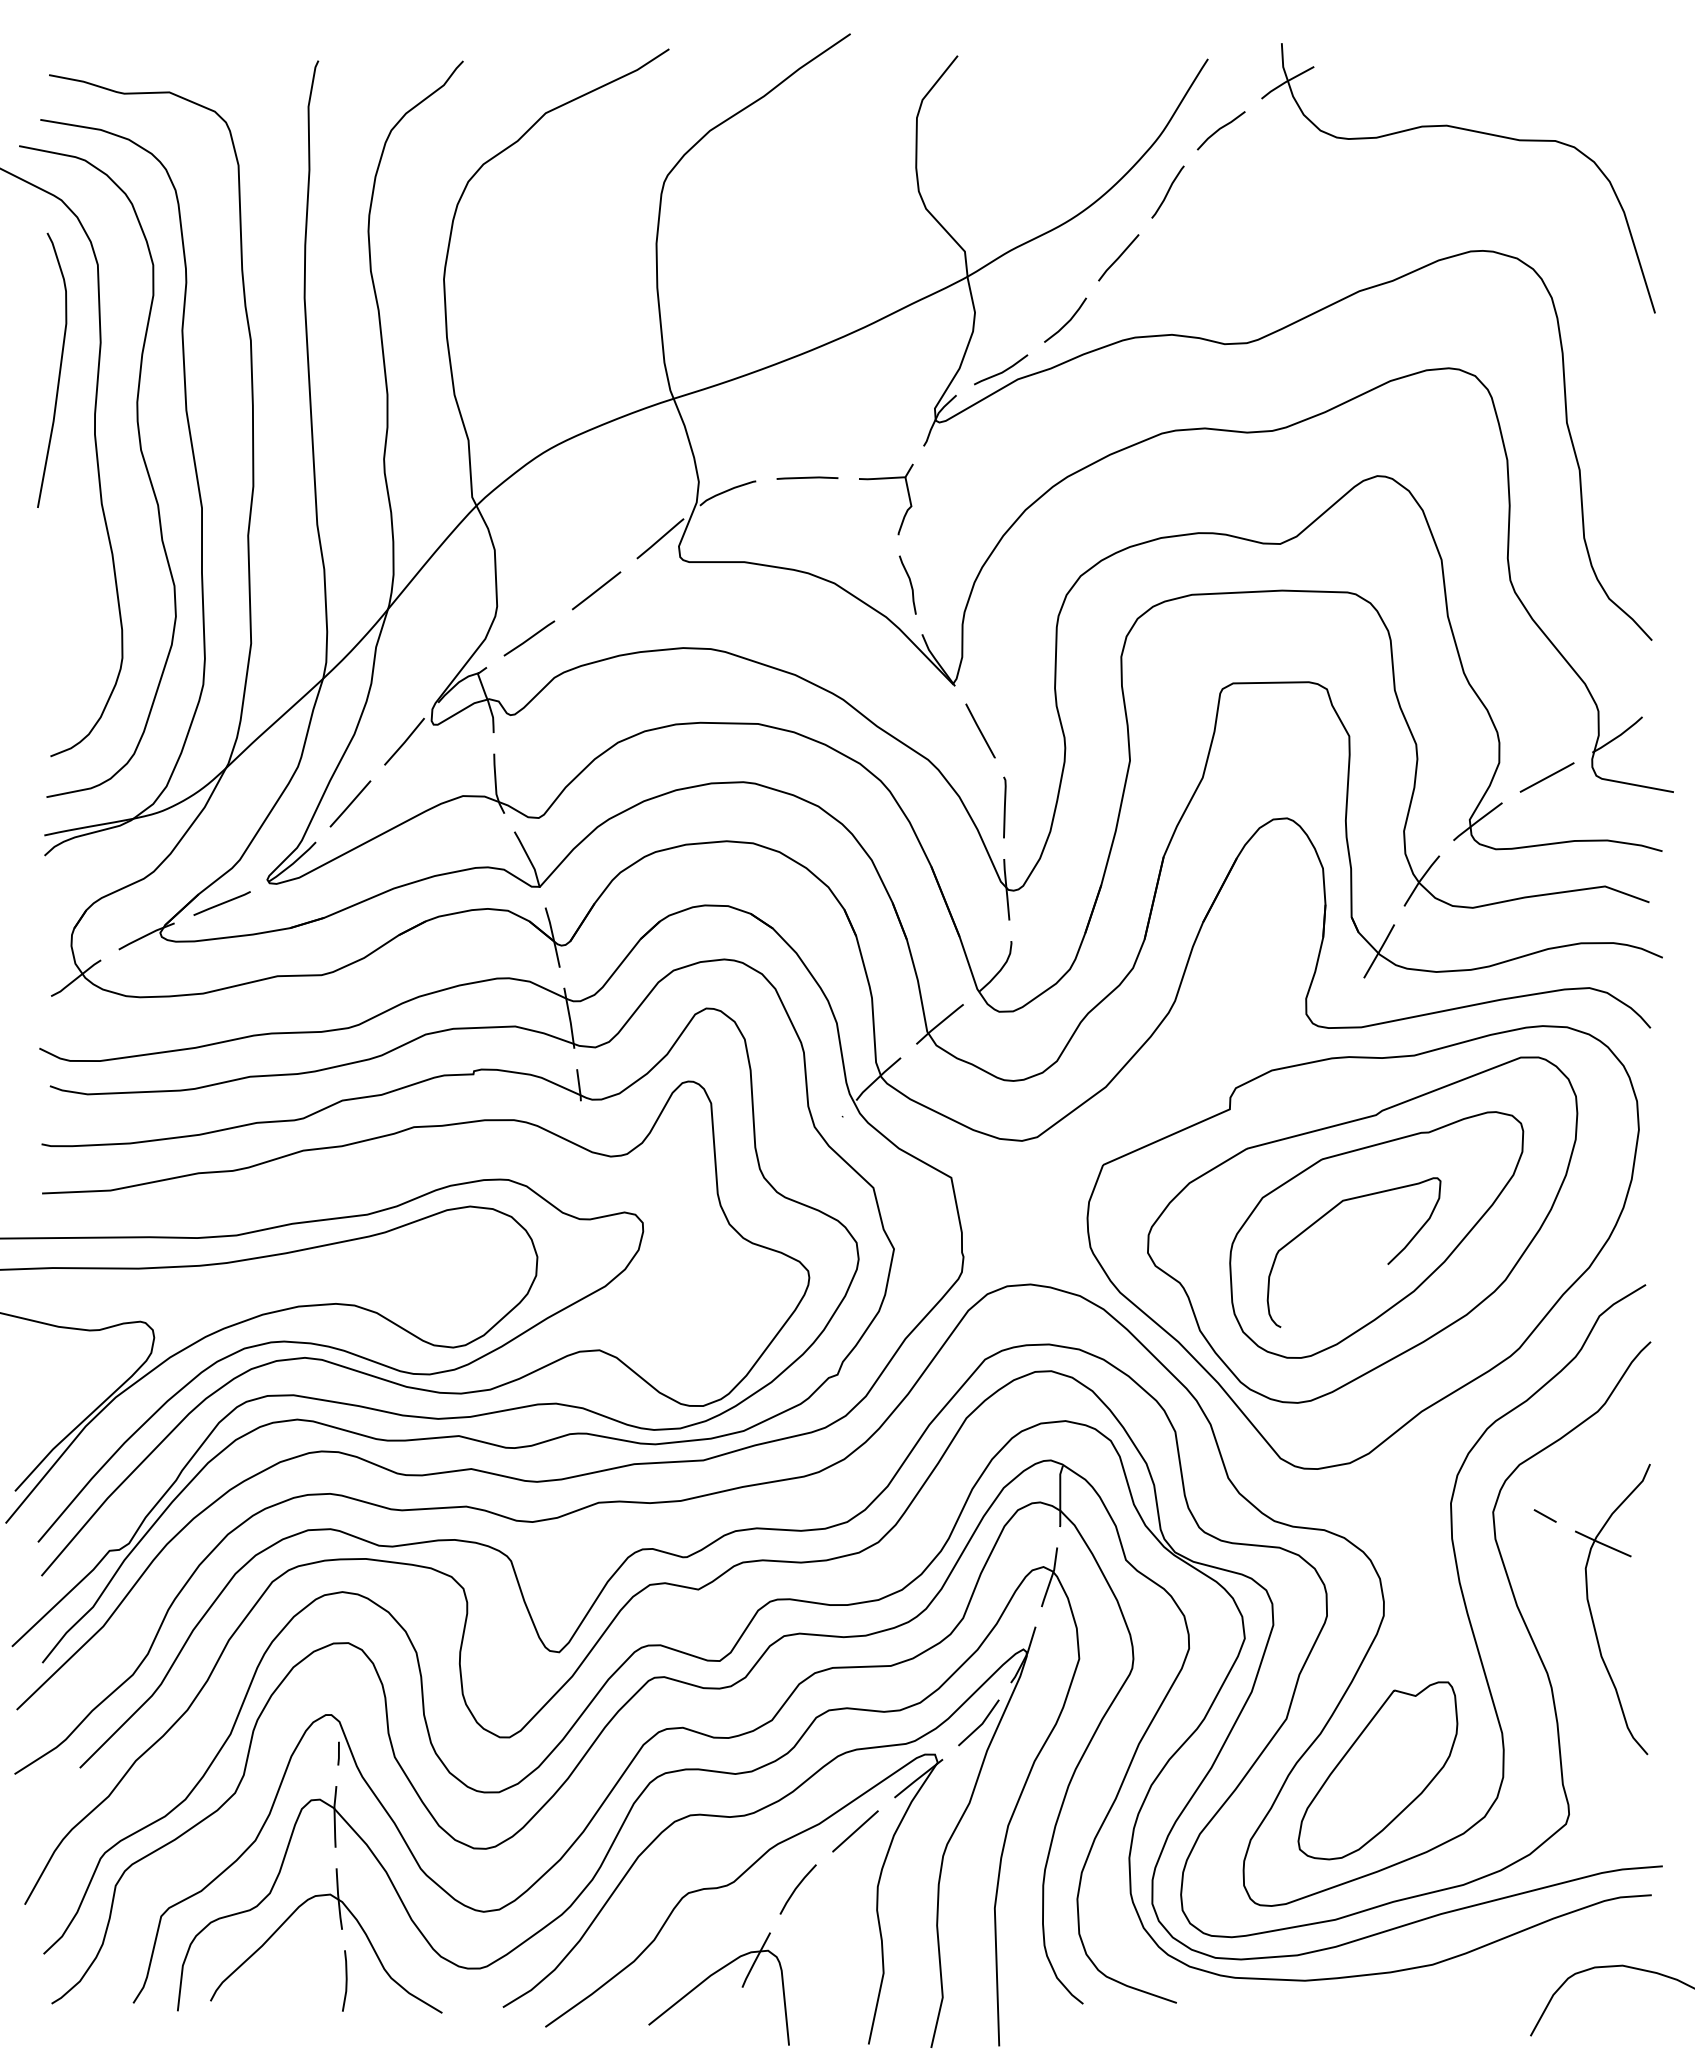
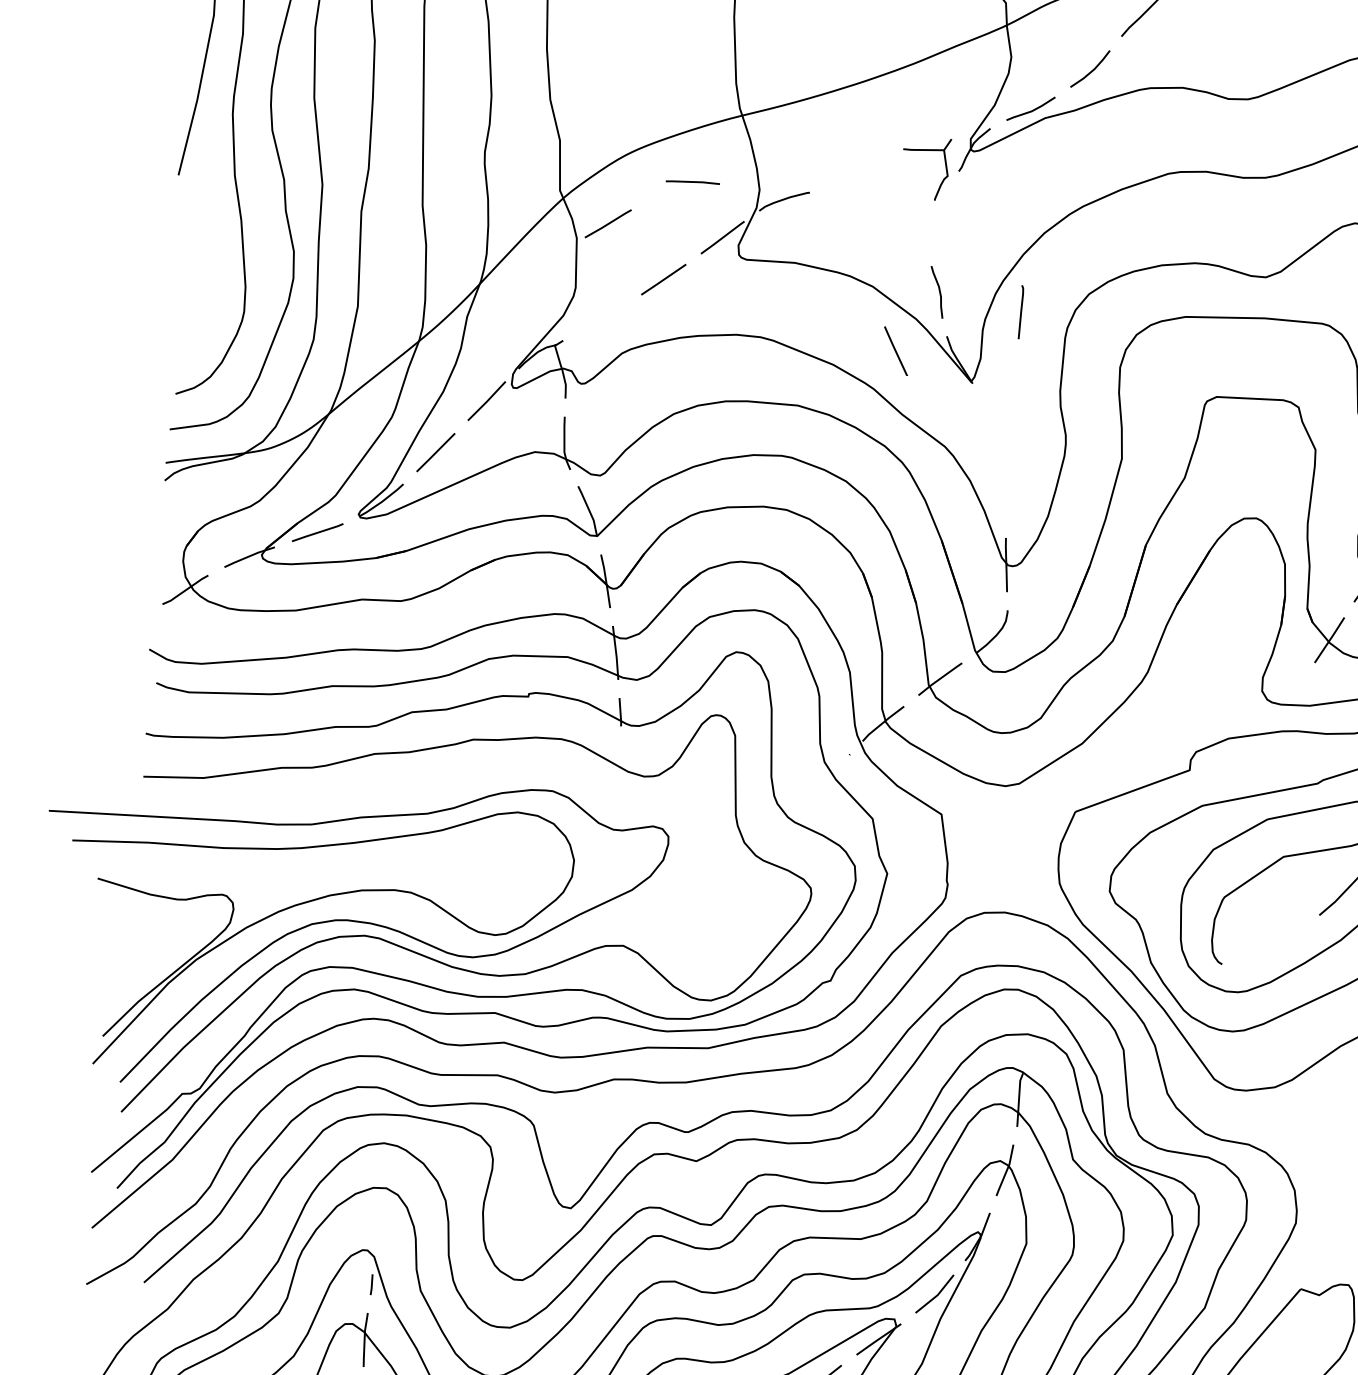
line: (807, 477) -> (692, 181), moved
part: (886, 479) -> (927, 151), moved
line: (529, 638) -> (608, 223), moved
line: (980, 730) -> (895, 350), moved
line: (1004, 807) -> (1020, 312), moved

